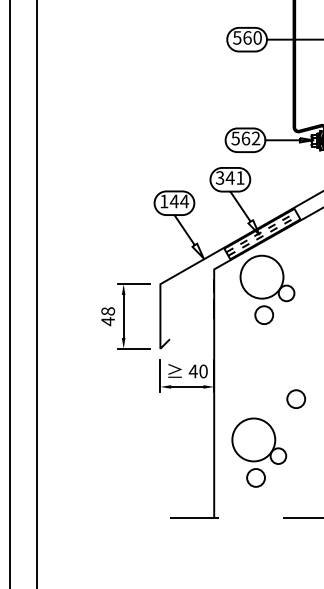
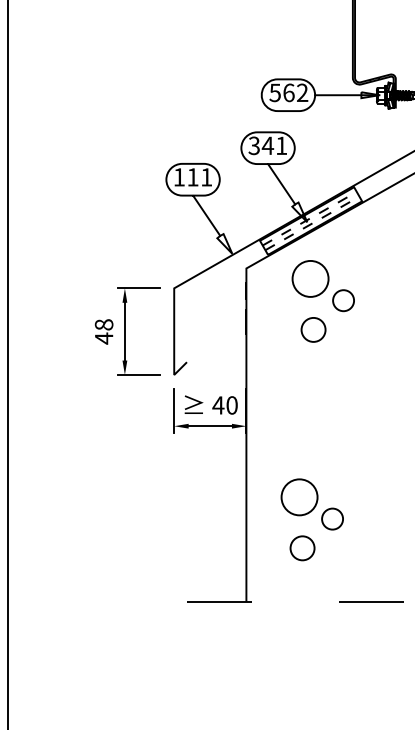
text: (179, 201) -> (199, 177), 144 -> 111
circle: (261, 276) -> (309, 278), size x0.62
circle: (296, 398) -> (356, 441), removed
circle: (253, 439) -> (299, 496), size x0.62

